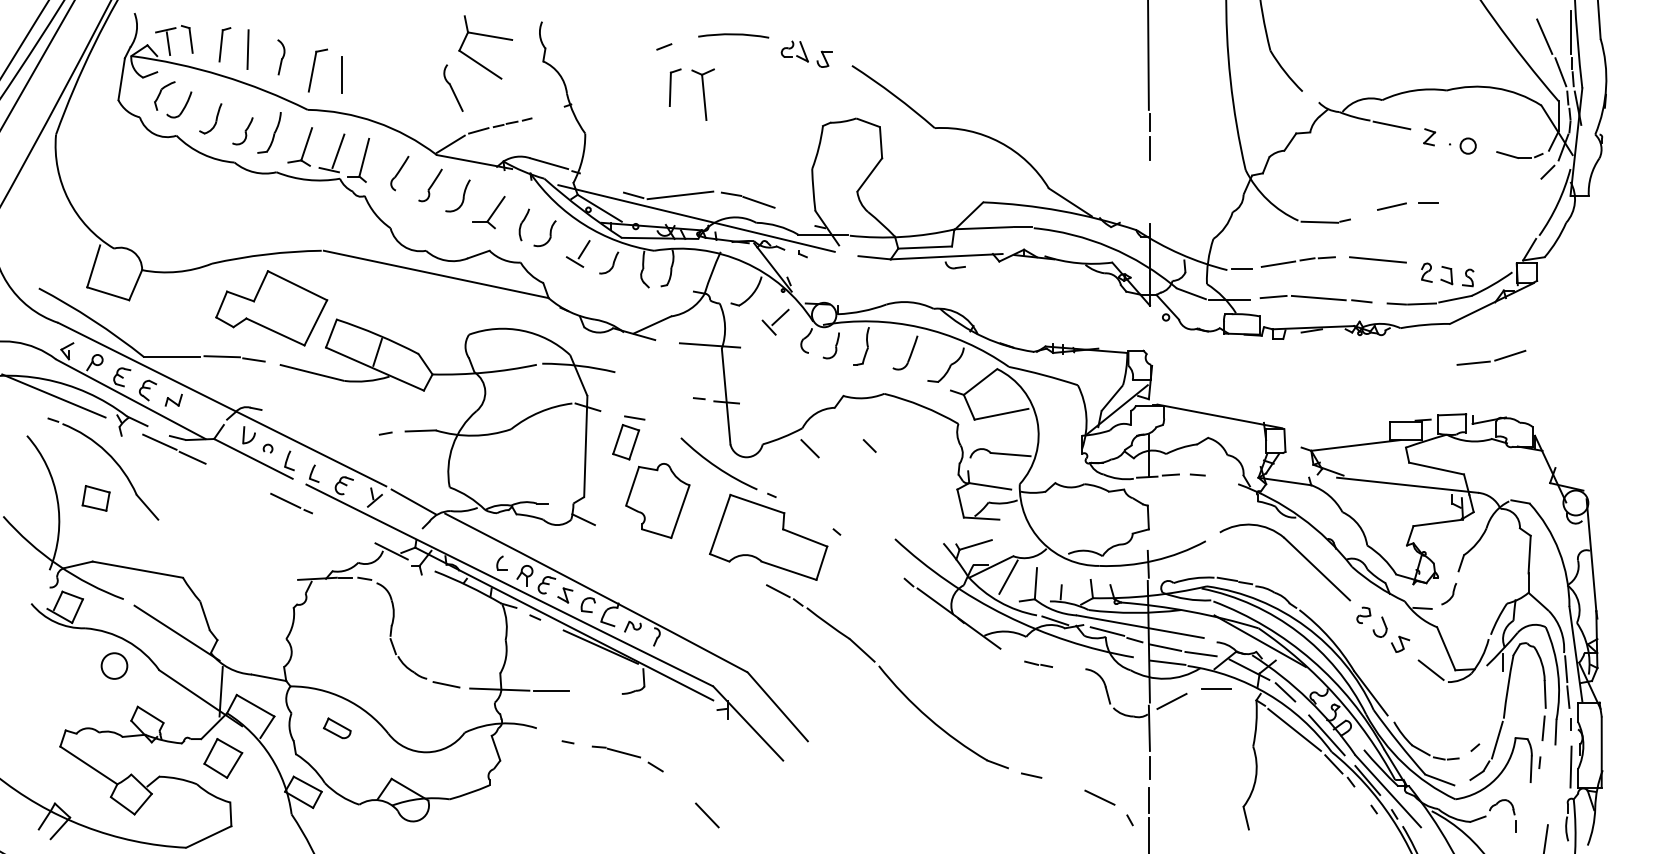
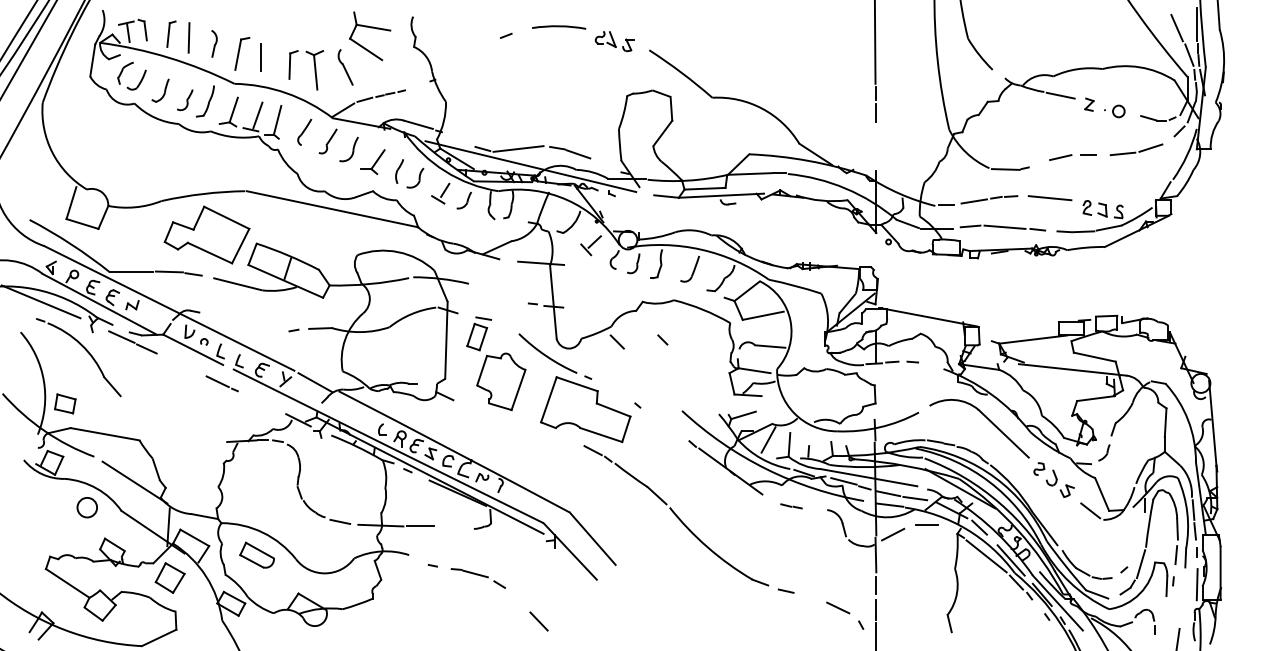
part: (702, 94) -> (314, 70), moved
part: (1491, 357) -> (1136, 149), moved
part: (96, 497) -> (65, 403), moved
part: (336, 727) -> (256, 554), size x1.67

